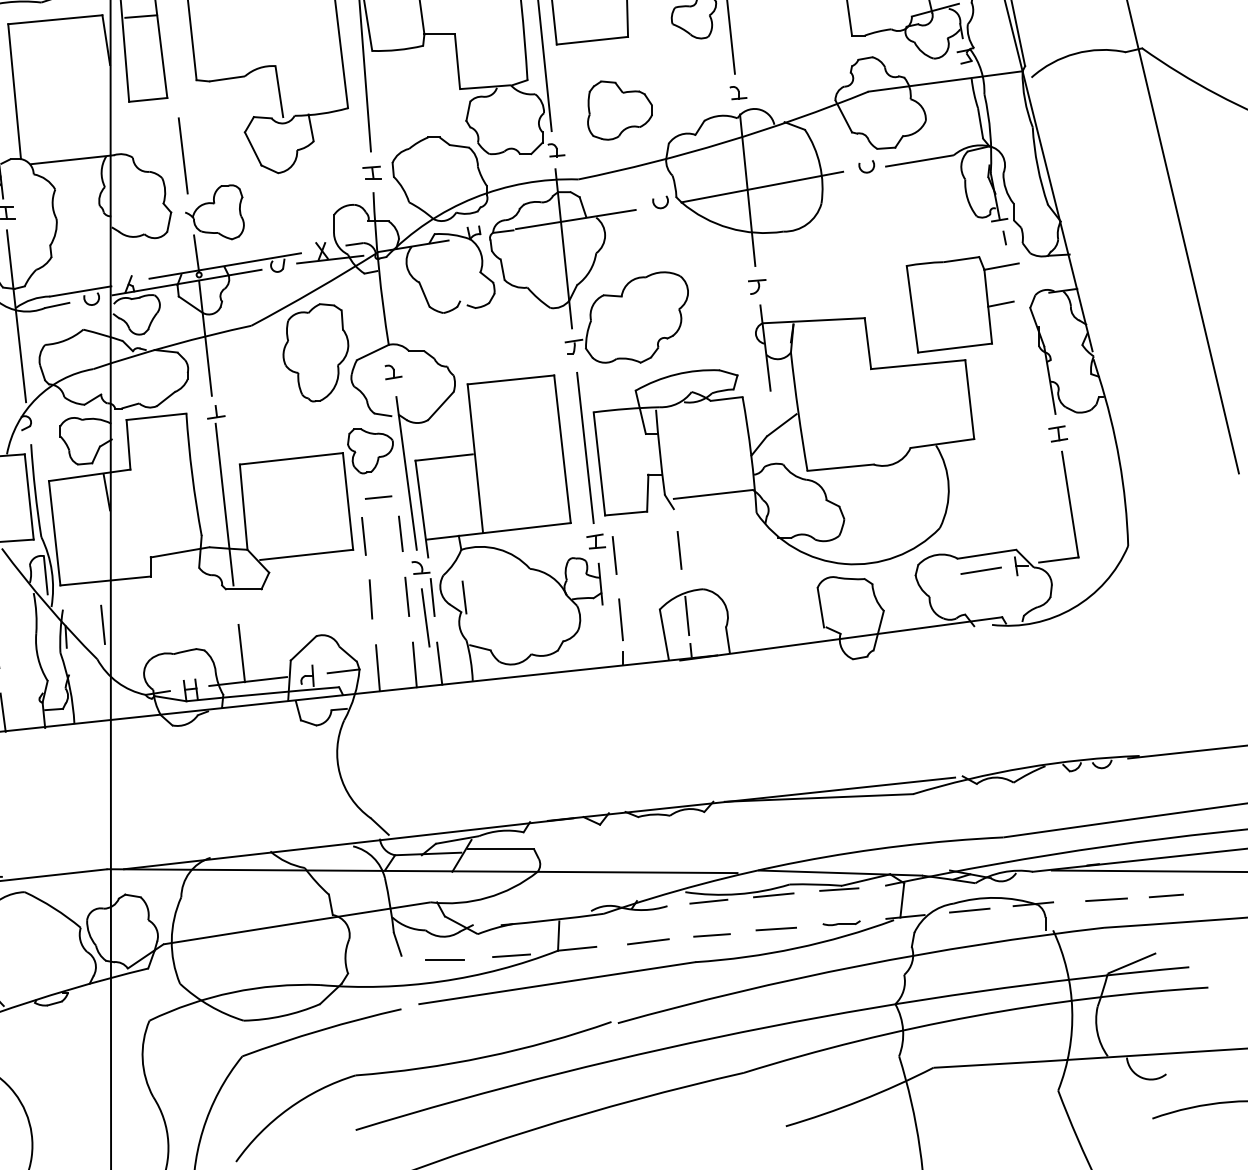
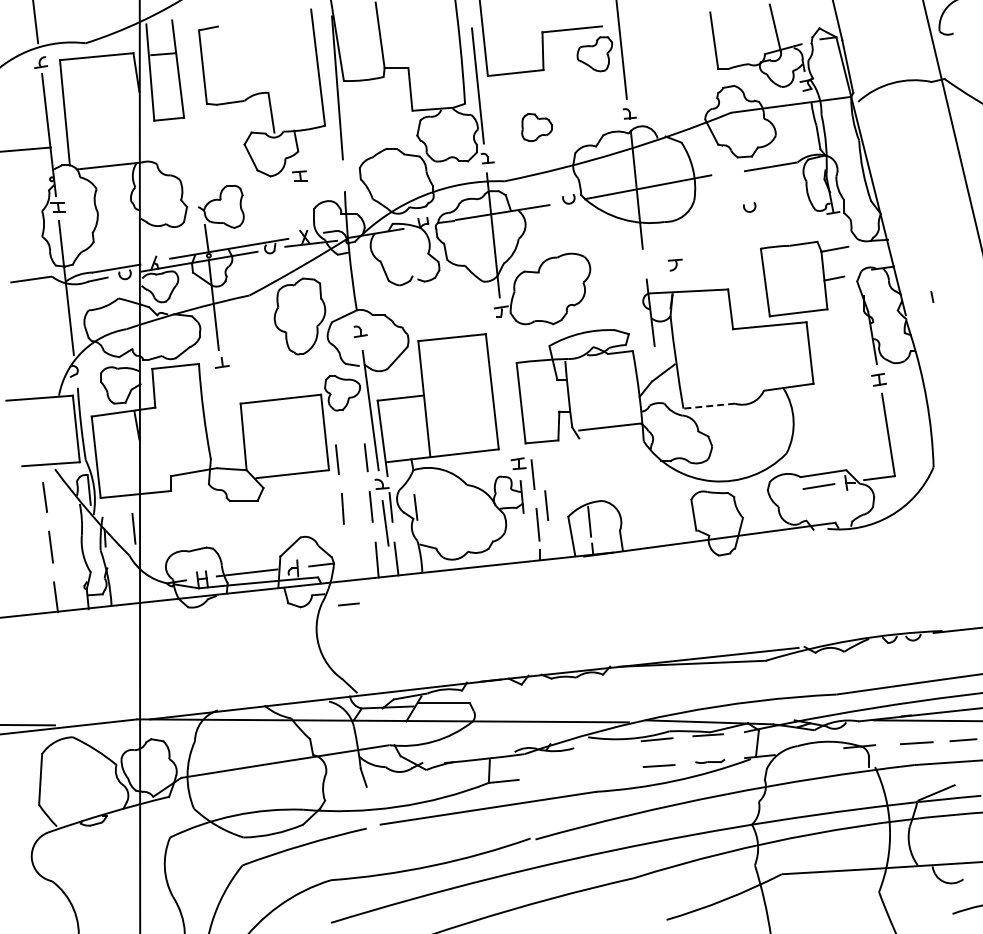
part: (619, 110) -> (536, 127), size x0.6
line: (183, 155) -> (196, 162), removed
arc: (865, 170) -> (748, 210), moved
part: (371, 172) -> (299, 175), moved
line: (1004, 237) -> (932, 296), moved
part: (756, 286) -> (674, 264), moved
line: (584, 447) -> (509, 390), removed
line: (840, 468) -> (709, 406), solid -> dashed
line: (378, 497) -> (348, 604), moved
line: (224, 504) -> (228, 434), removed
line: (679, 550) -> (546, 505), moved
line: (240, 652) -> (241, 550), removed
line: (376, 668) -> (347, 562), removed
line: (708, 901) -> (606, 744), removed
line: (969, 910) -> (809, 751), removed
line: (711, 936) -> (608, 771), removed
line: (648, 941) -> (559, 775), removed
line: (511, 955) -> (452, 786), removed
line: (444, 959) -> (400, 789), removed

